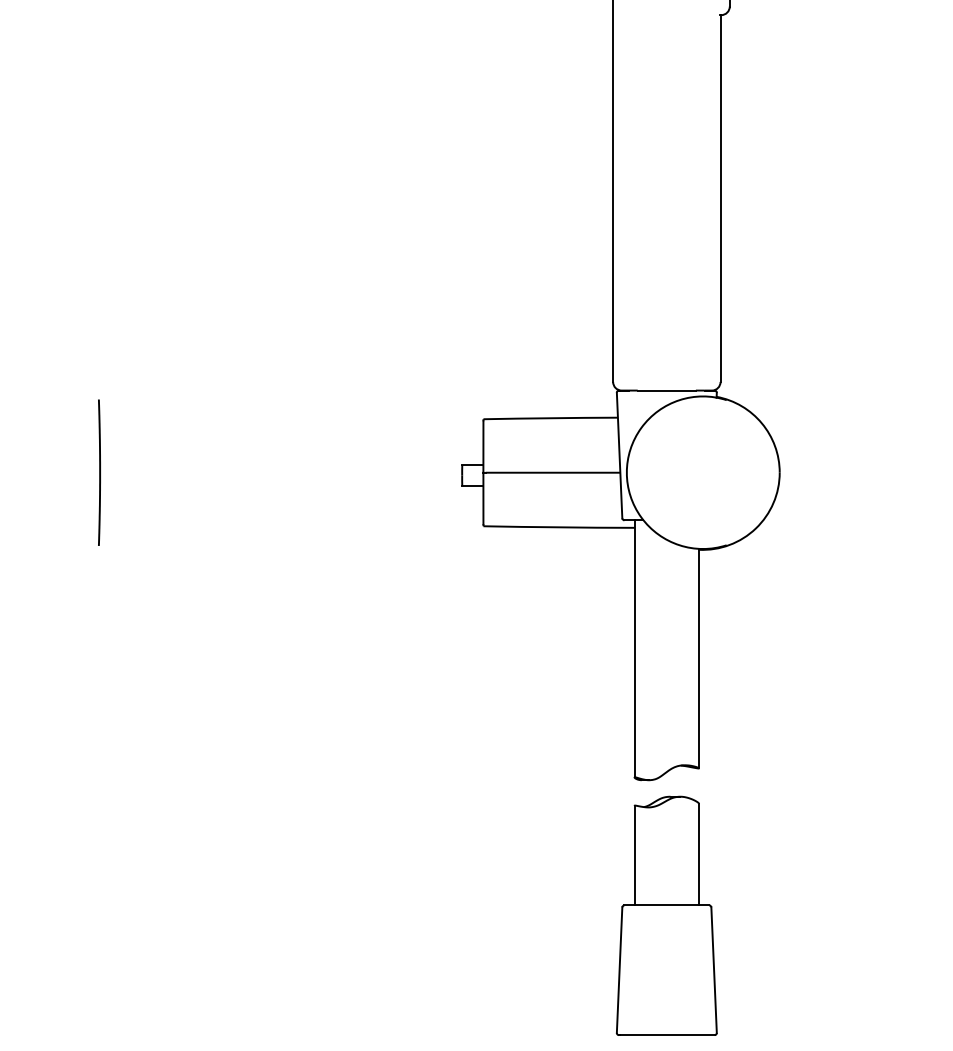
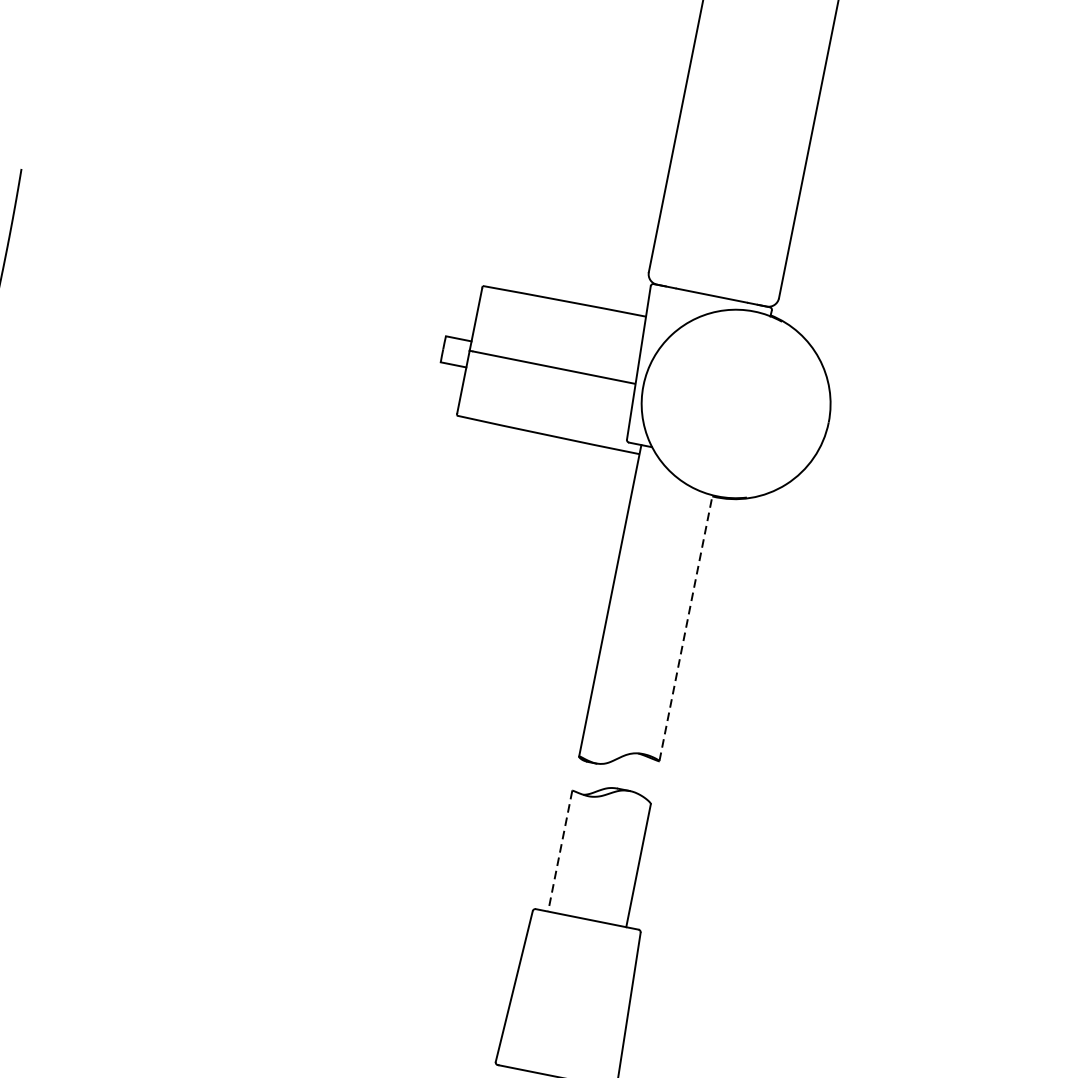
line: (699, 658) -> (686, 628), solid -> dashed
line: (634, 855) -> (560, 851), solid -> dashed

